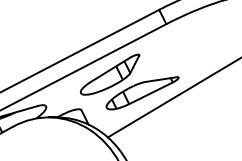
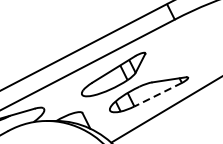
line: (150, 93) -> (157, 94), solid -> dashed

